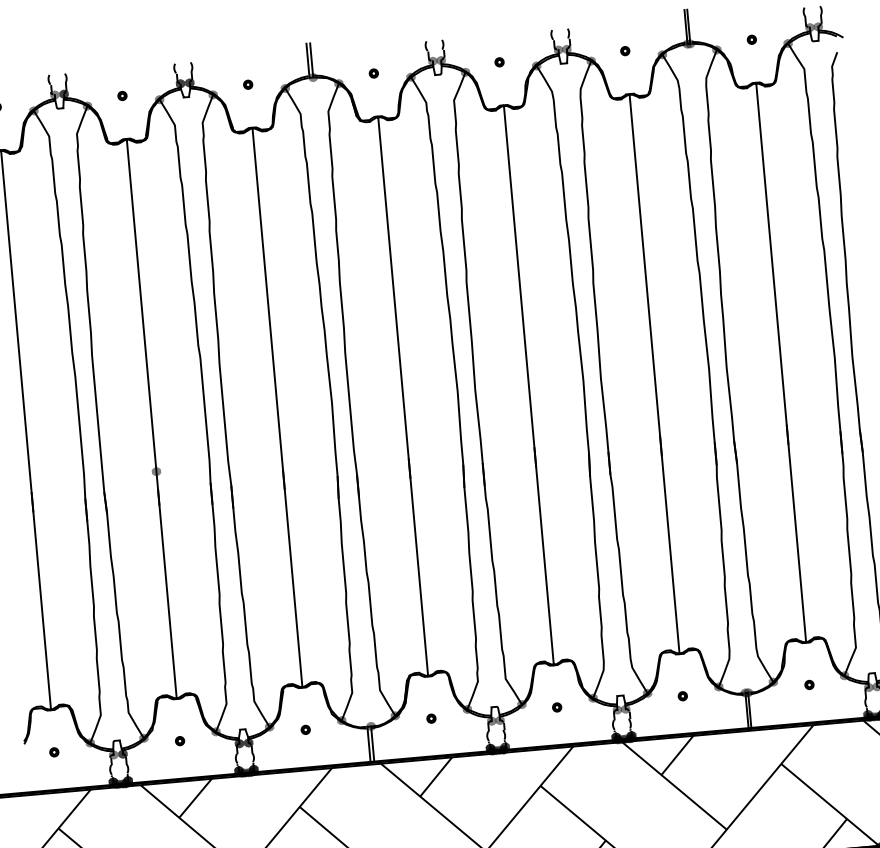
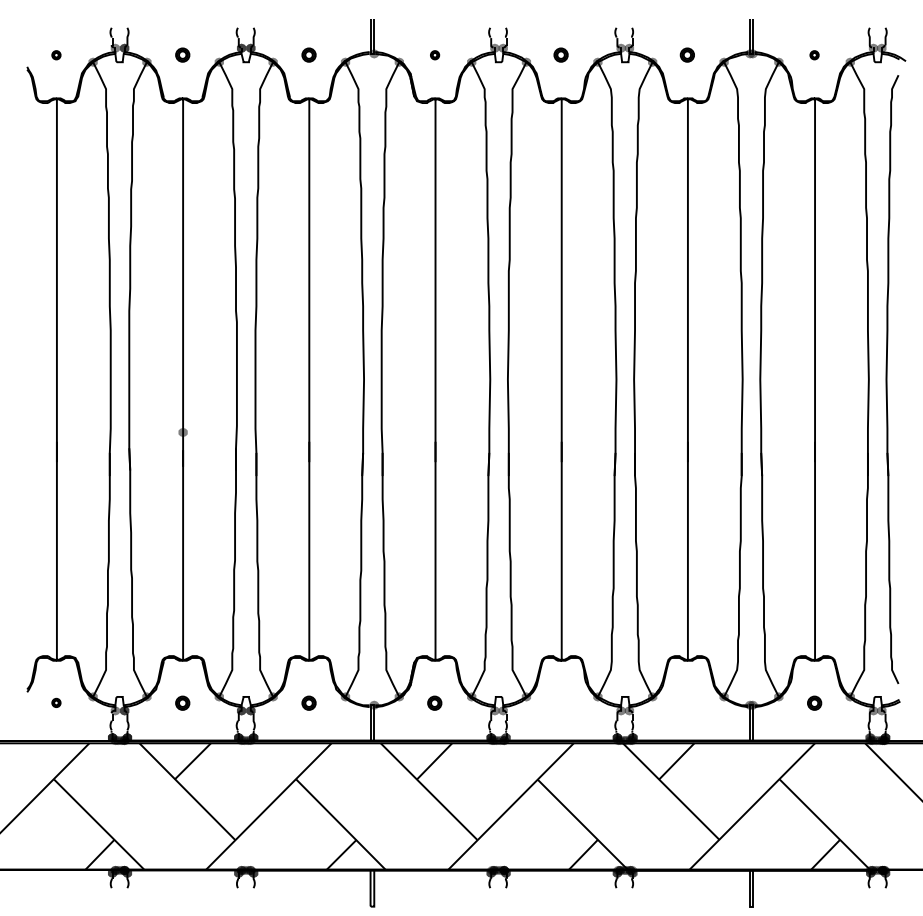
part: (625, 51) -> (687, 55), size x1.6
part: (499, 62) -> (561, 55), size x1.6
part: (247, 85) -> (308, 55), size x1.6
part: (122, 96) -> (182, 55), size x1.6
part: (809, 684) -> (814, 702), size x1.6
part: (682, 695) -> (687, 702), removed
part: (557, 706) -> (561, 702), removed
part: (431, 718) -> (435, 702), size x1.6
part: (305, 729) -> (308, 702), size x1.6
part: (179, 740) -> (182, 702), size x1.6

